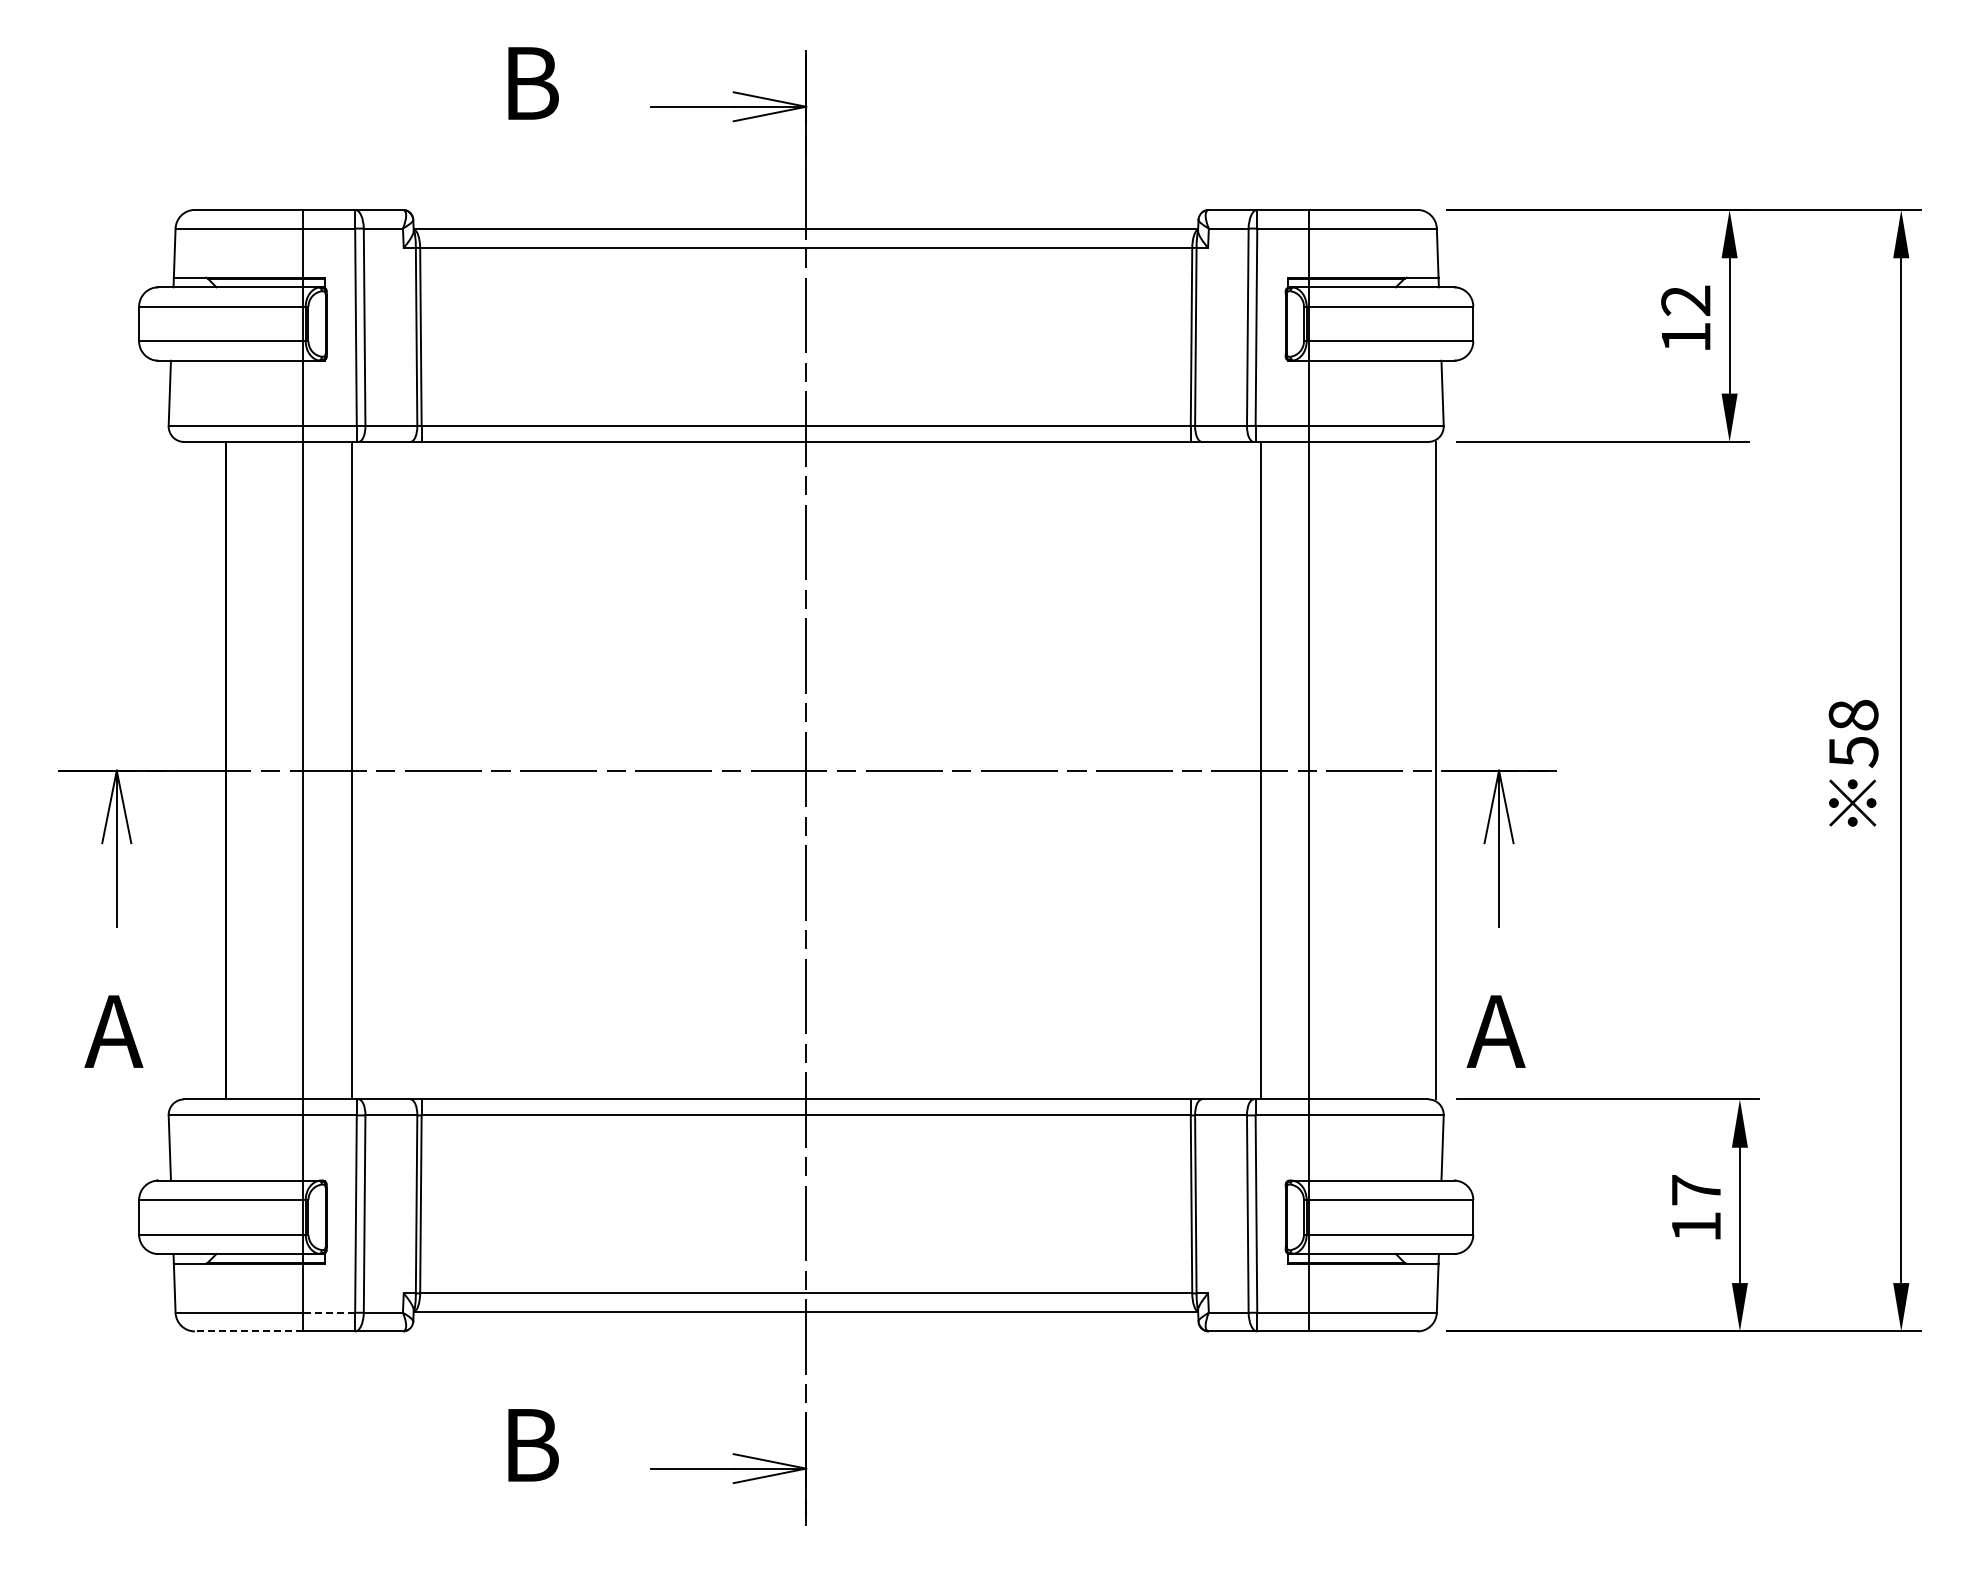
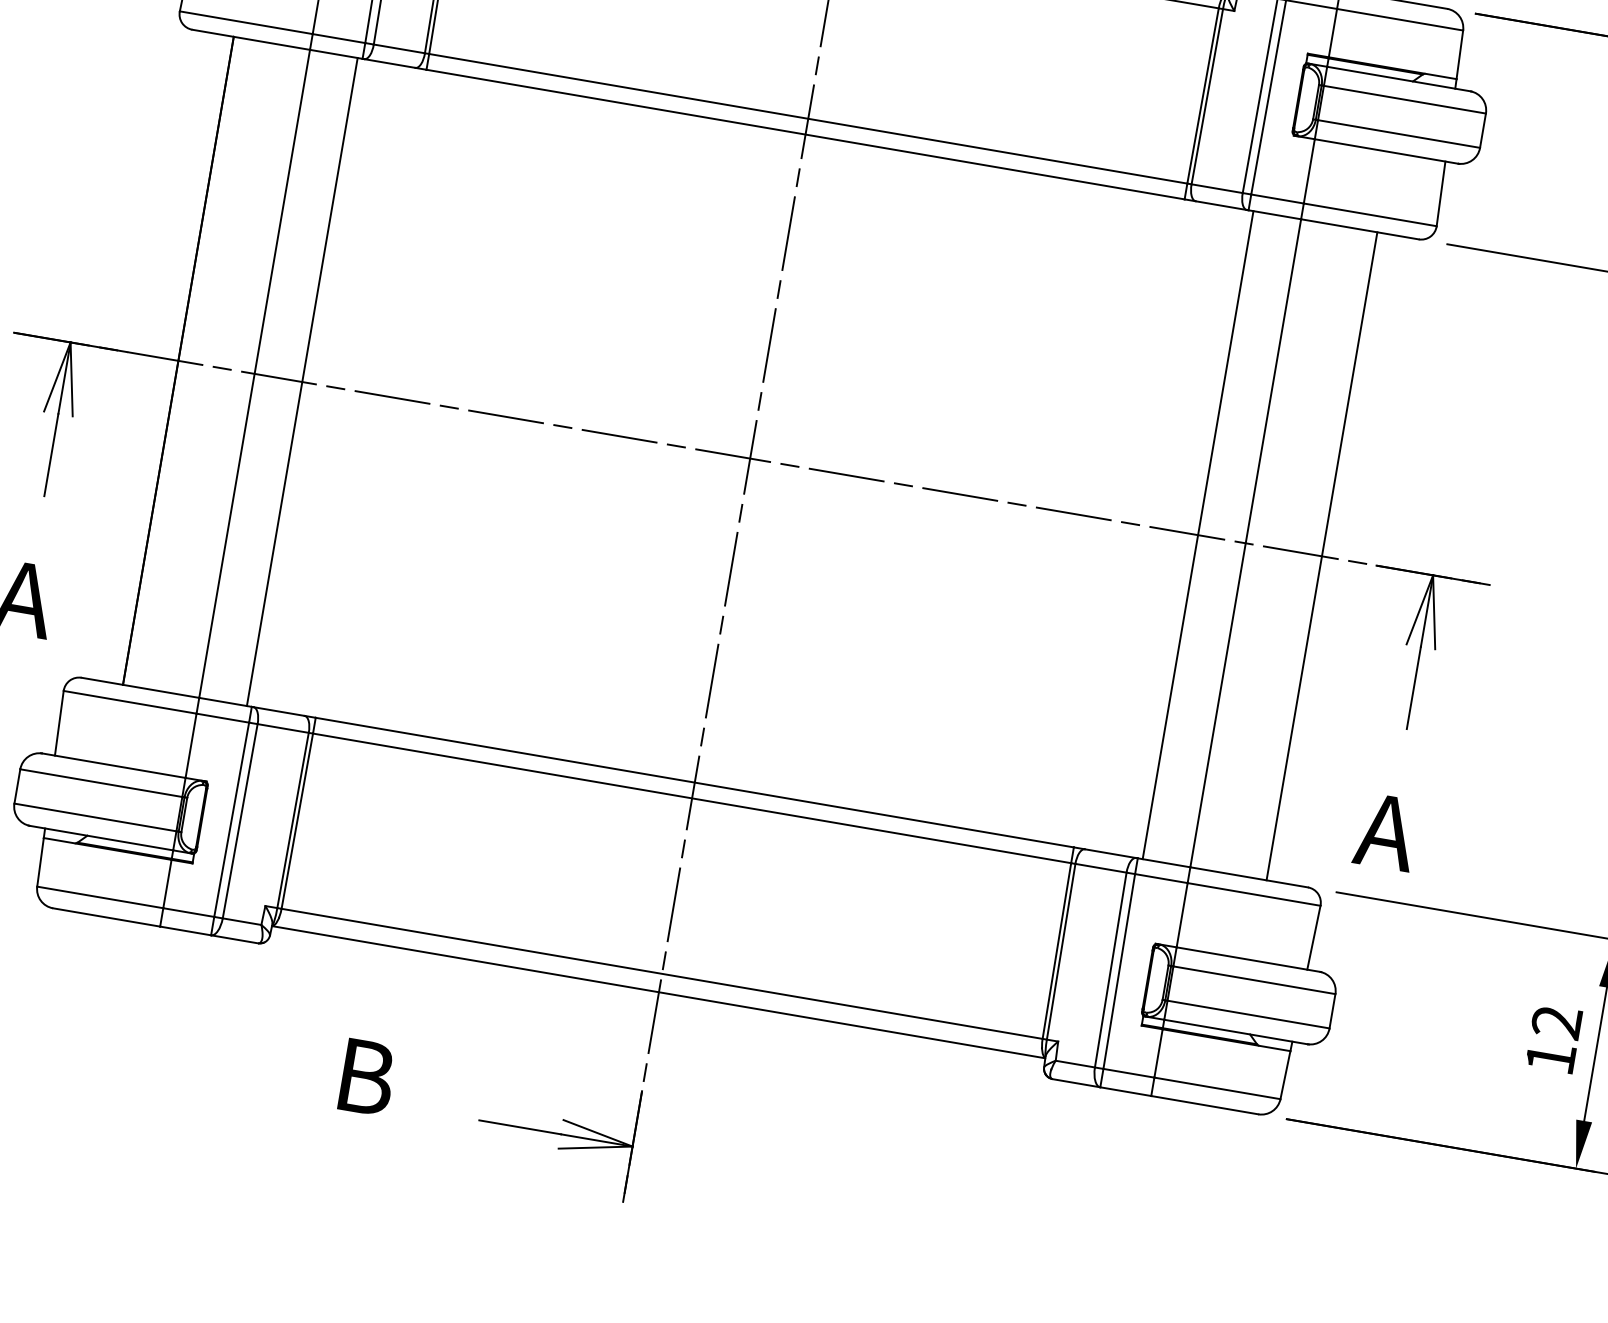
line: (1436, 770) -> (1322, 556), moved
text: (1695, 1190) -> (1556, 1022), 17 -> 12
line: (329, 1312) -> (189, 912), dashed -> solid
line: (248, 1331) -> (105, 917), dashed -> solid

